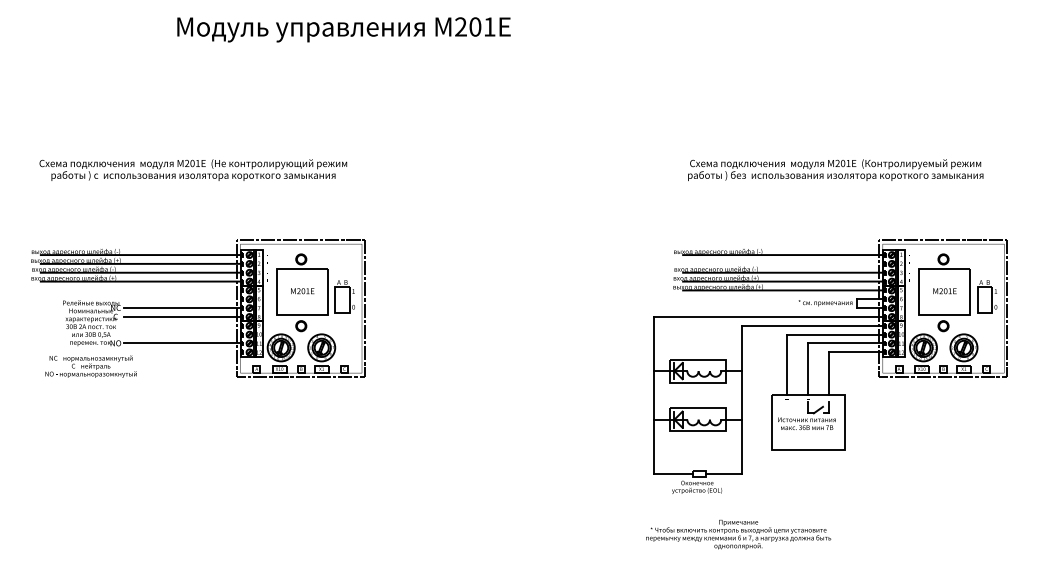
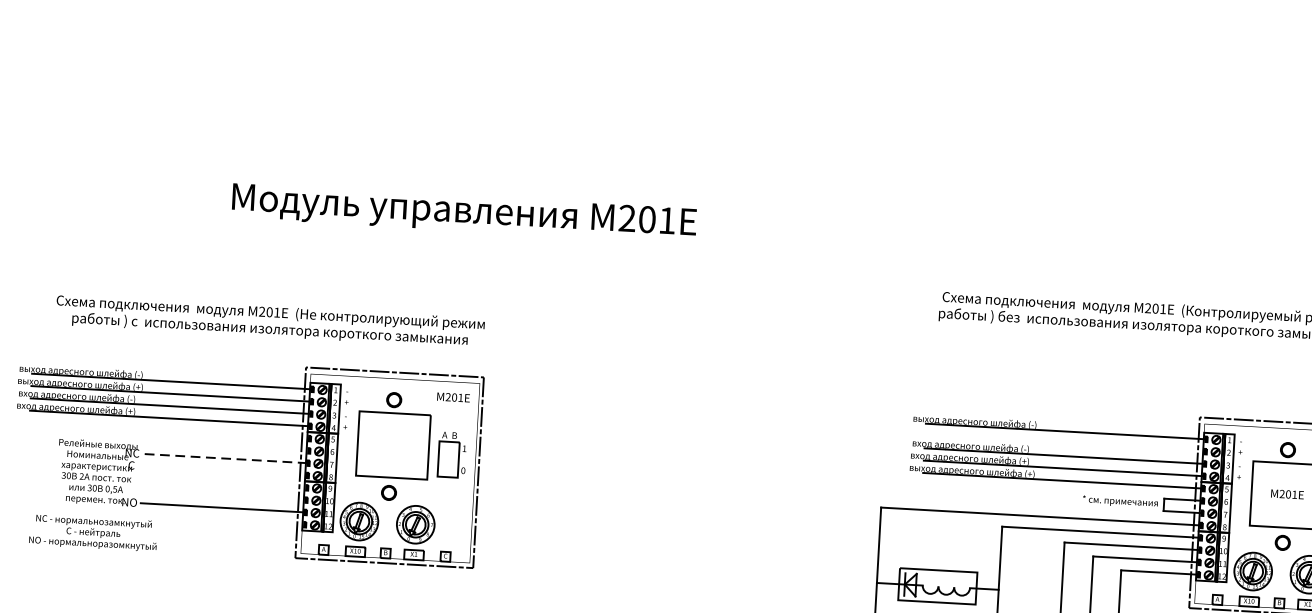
text: (343, 29) -> (463, 212), moved
text: (193, 169) -> (270, 320), moved
text: (302, 291) -> (453, 397), moved
line: (182, 308) -> (225, 459), solid -> dashed
line: (182, 316) -> (224, 470), removed

